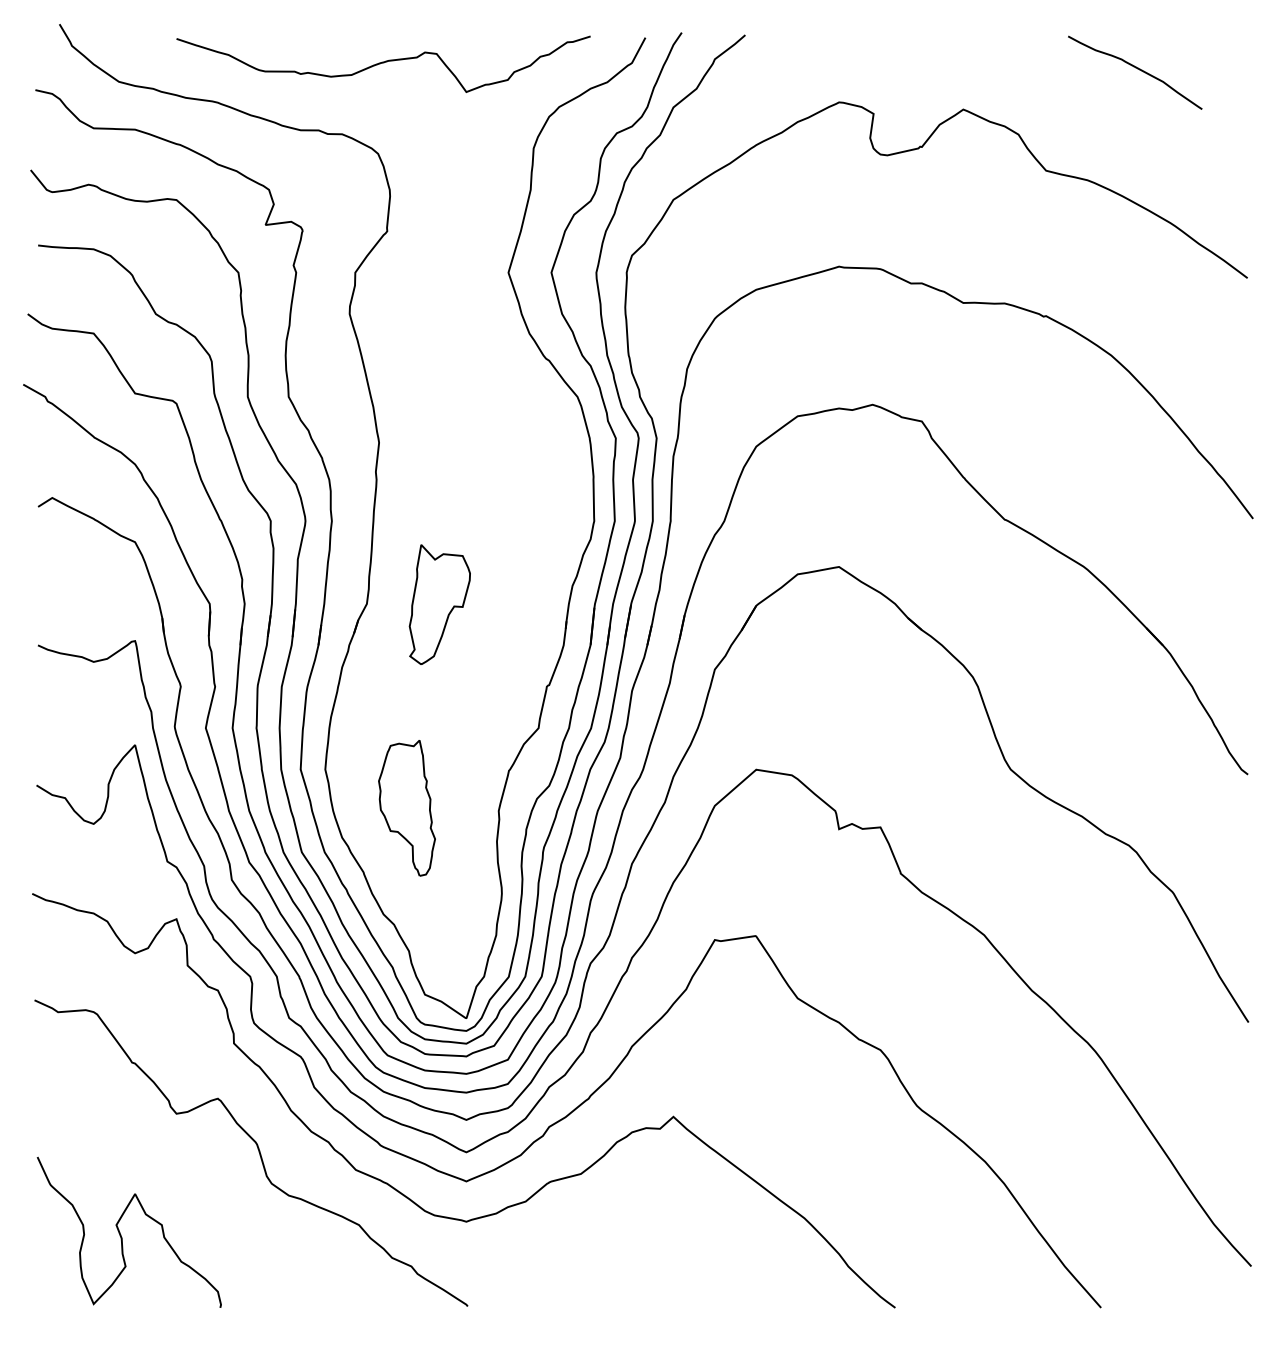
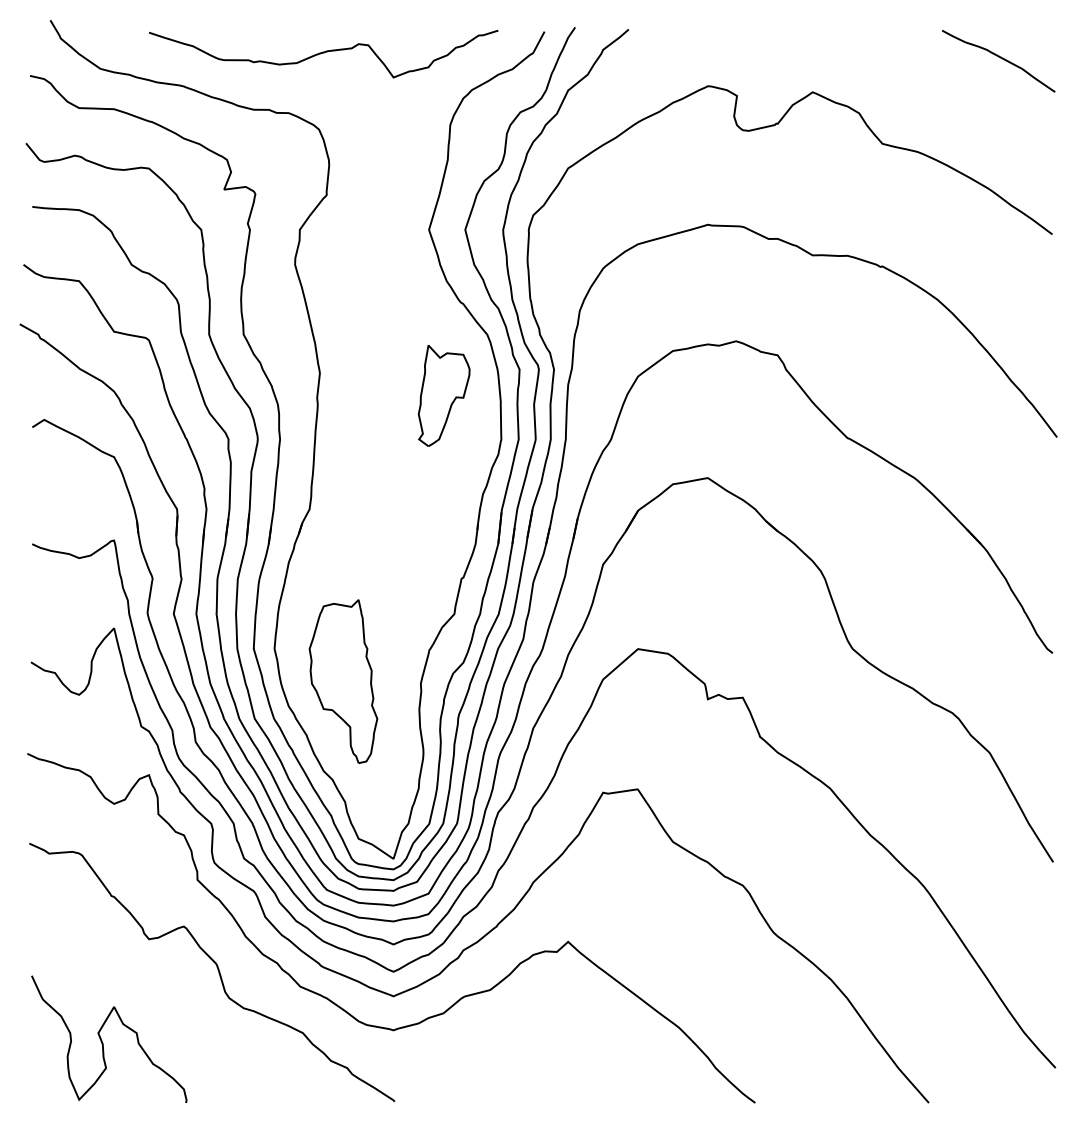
curve: (1137, 69) -> (1000, 58), moved
part: (439, 604) -> (443, 395), moved
part: (407, 808) -> (343, 681), size x1.43

